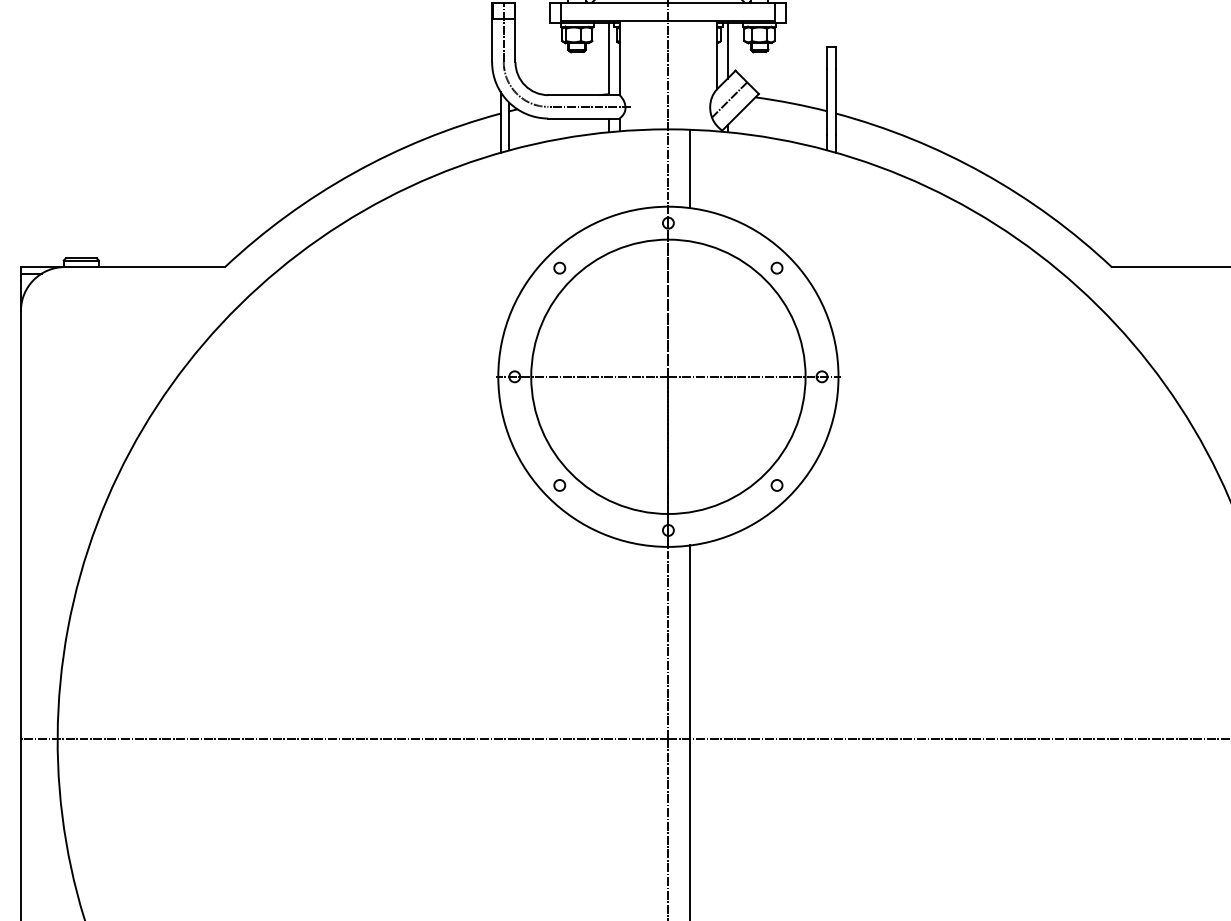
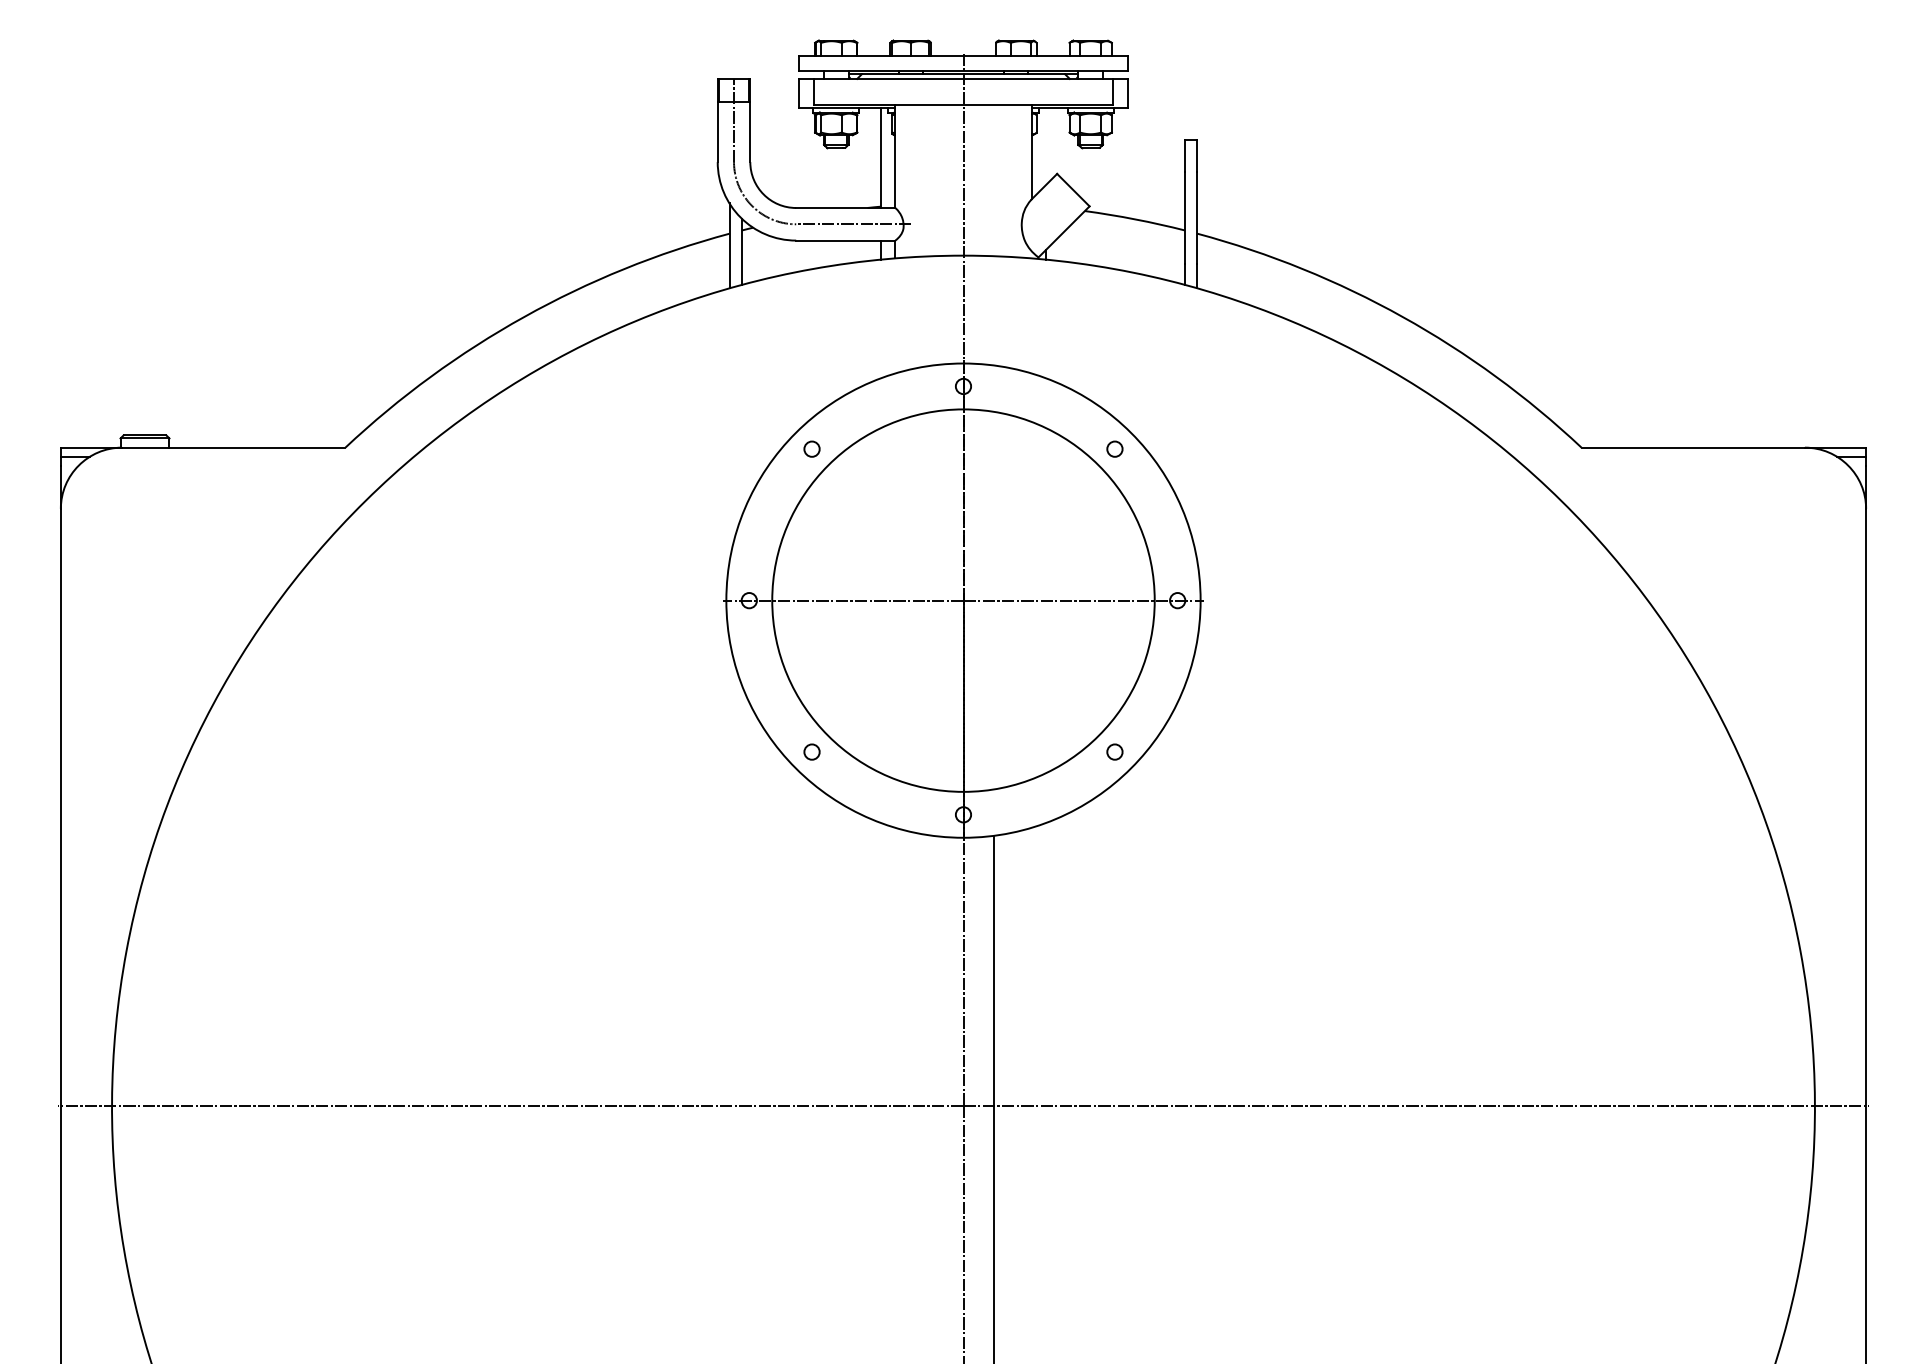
line: (727, 51) -> (1046, 146), removed
line: (729, 99) -> (1048, 214), removed
line: (690, 168) -> (994, 310), removed

